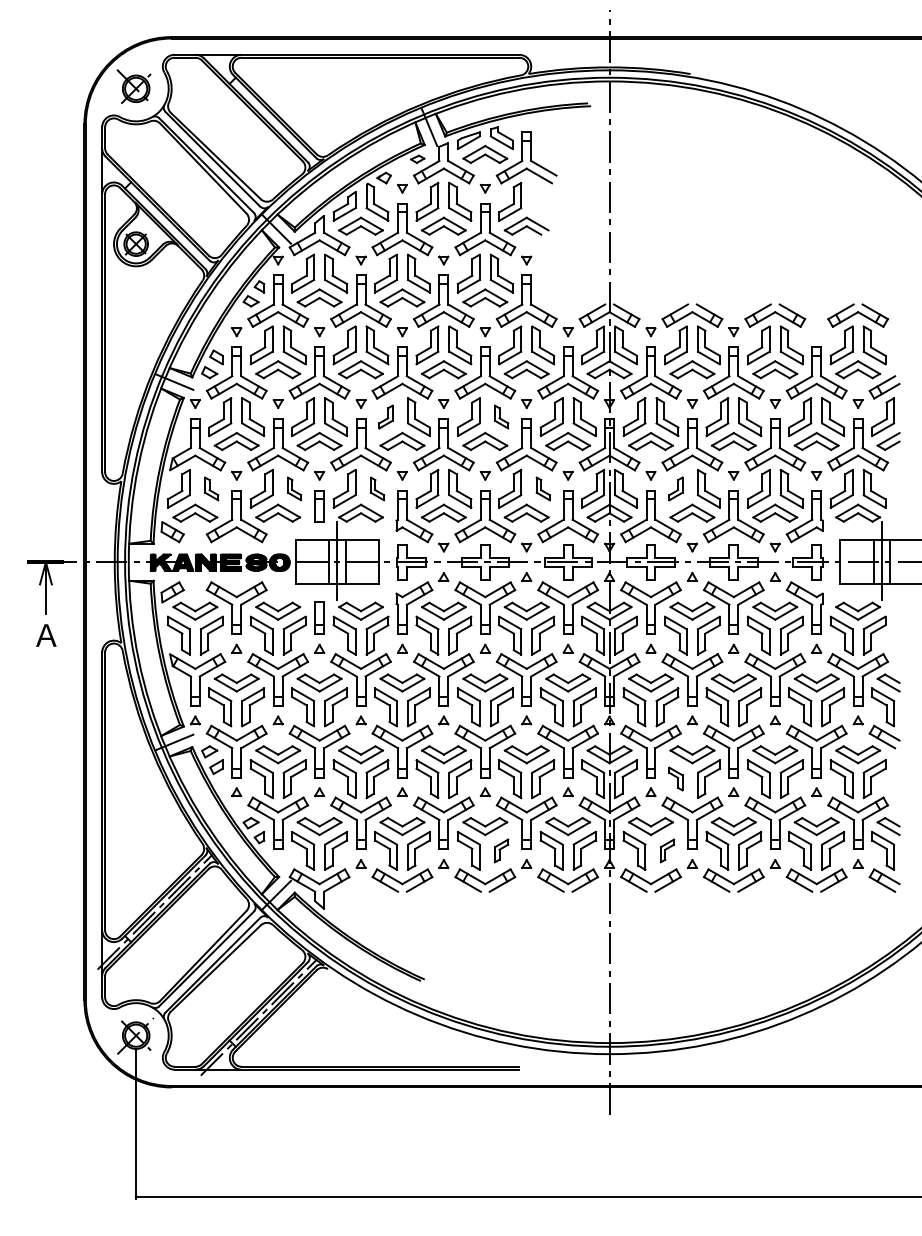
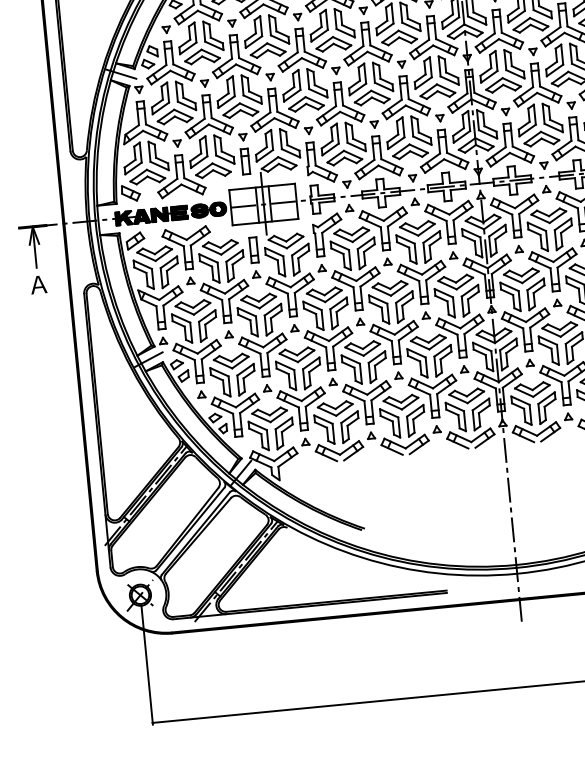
part: (385, 416) -> (290, 85), size x1.67
part: (501, 416) -> (382, 76), size x1.67
part: (211, 488) -> (158, 155), size x1.67
part: (294, 488) -> (224, 149), size x1.67
part: (377, 488) -> (290, 143), size x1.67
part: (543, 488) -> (421, 130), size x1.67
part: (675, 488) -> (526, 120), size x1.67
part: (675, 778) -> (548, 350), size x1.67
part: (501, 850) -> (415, 420), size x1.67
part: (667, 850) -> (547, 407), size x1.67

